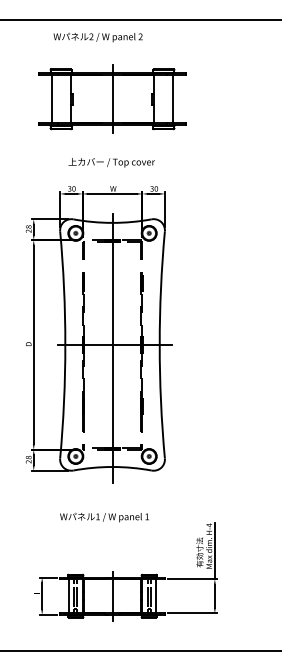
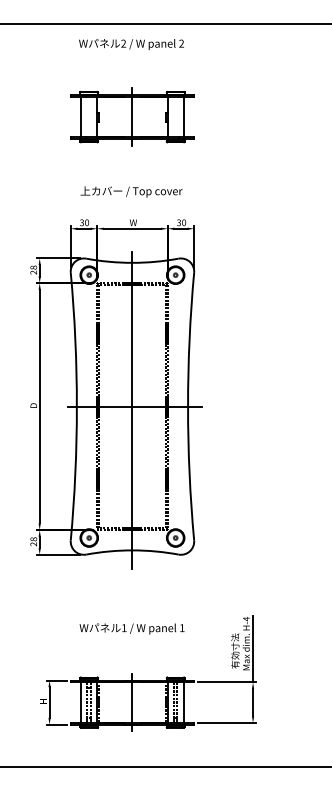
text: (98, 37) -> (131, 44), moved
part: (112, 98) -> (132, 116), size x0.71
text: (104, 517) -> (131, 628), moved

